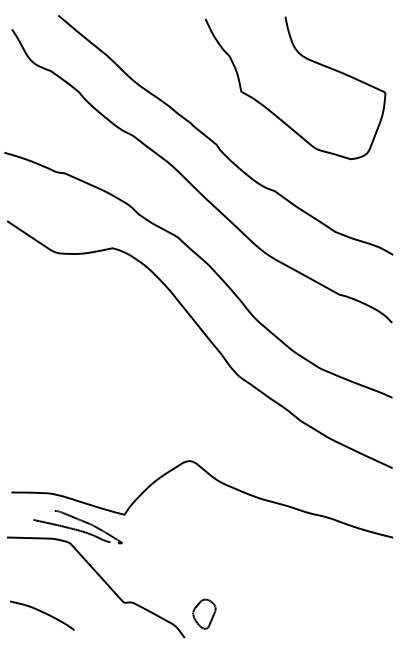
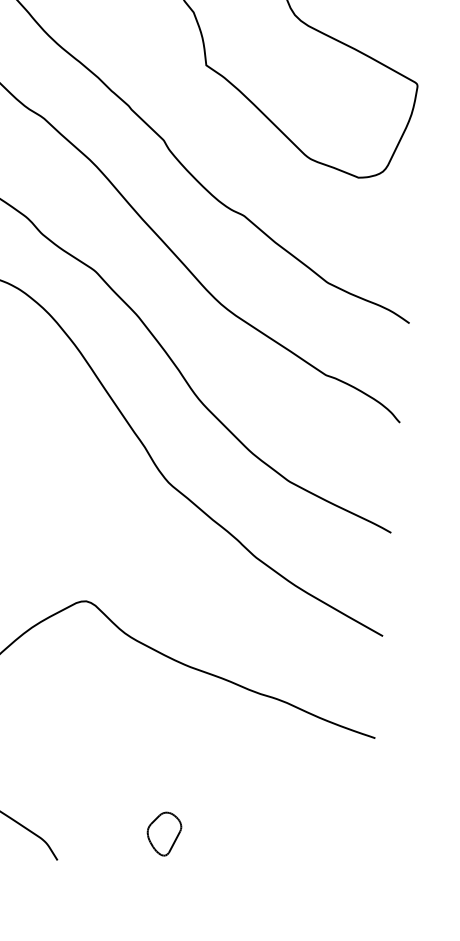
part: (204, 613) -> (164, 832), moved

